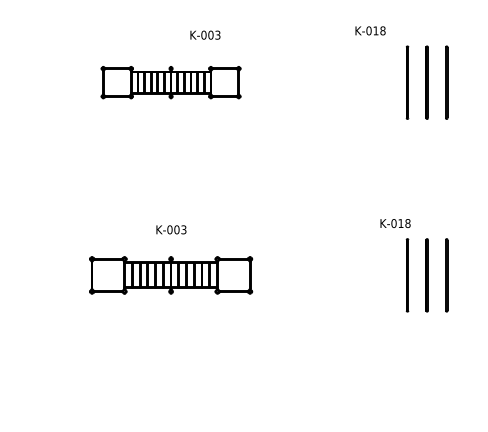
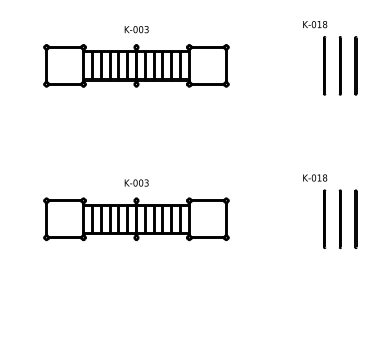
text: (370, 30) -> (315, 24), moved
text: (205, 34) -> (136, 29), moved
part: (170, 82) -> (135, 65), size x1.67
part: (170, 275) -> (135, 219), size x1.43

